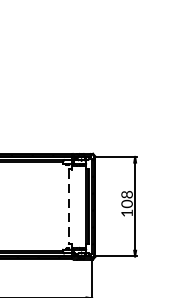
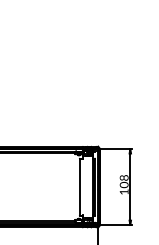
line: (68, 207) -> (79, 187), dashed -> solid

